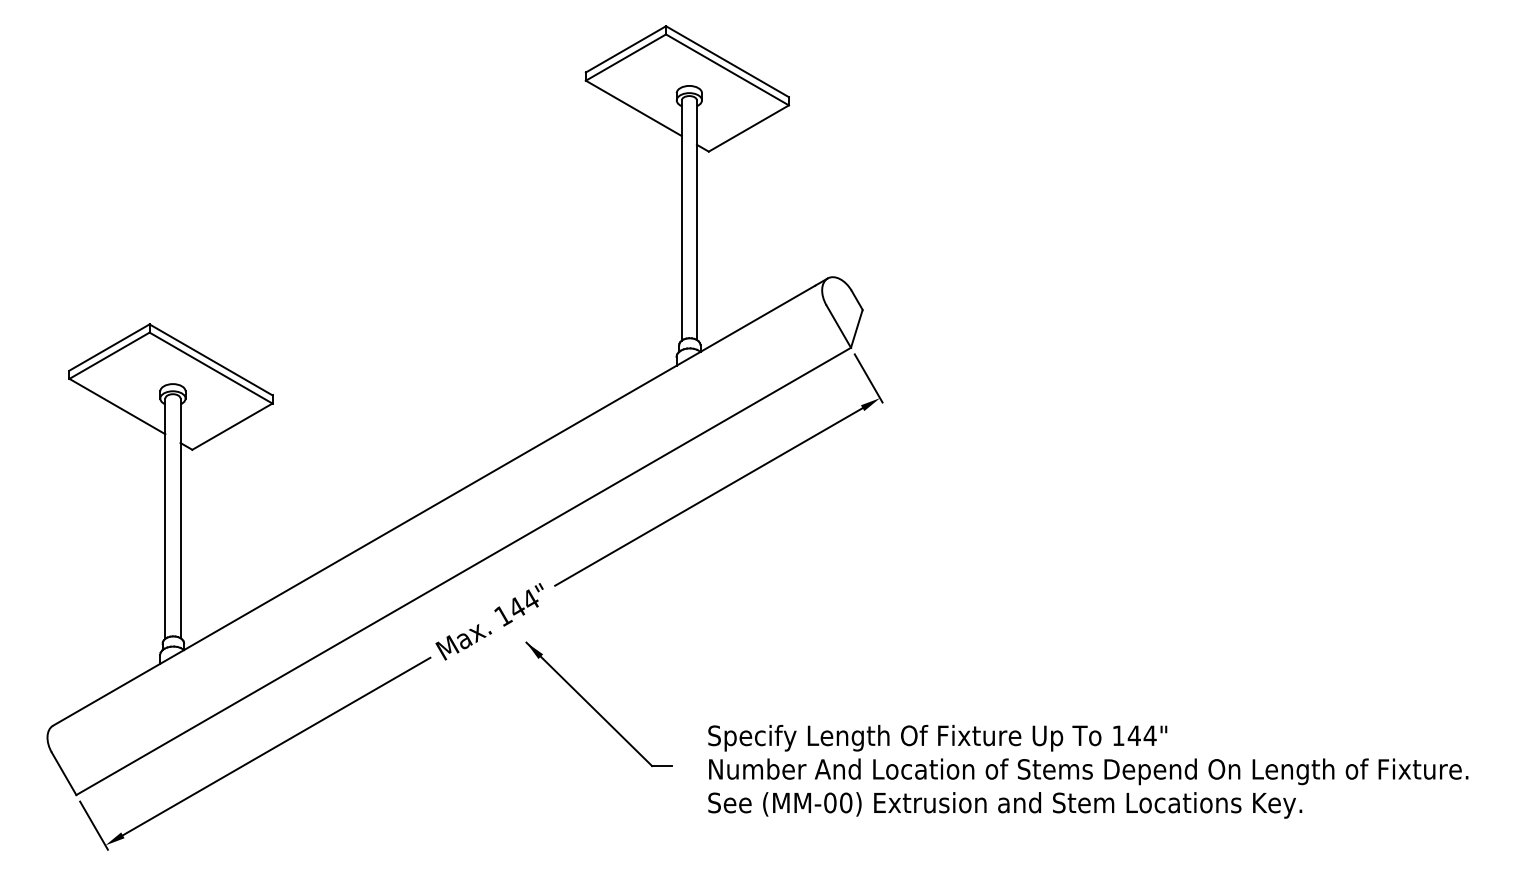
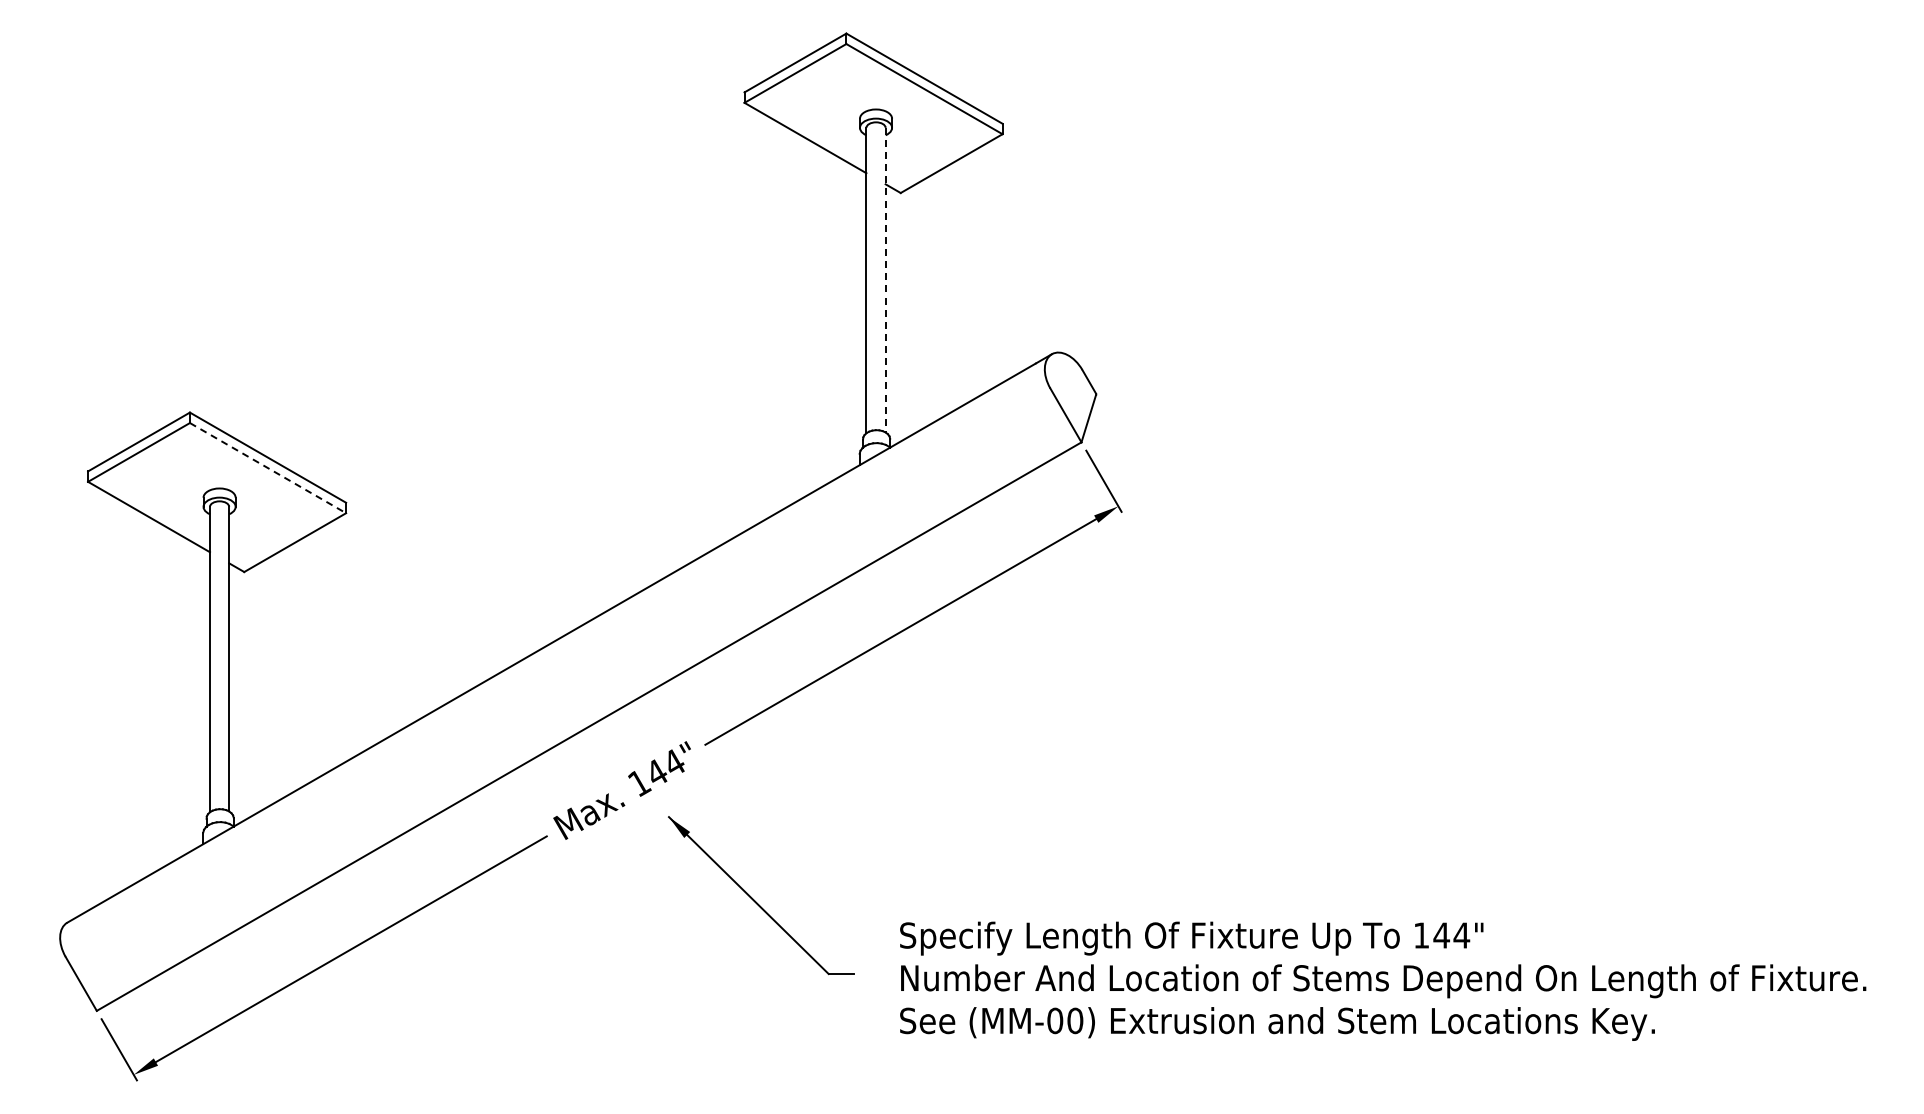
line: (696, 220) -> (885, 280), solid -> dashed
line: (211, 368) -> (268, 468), solid -> dashed

